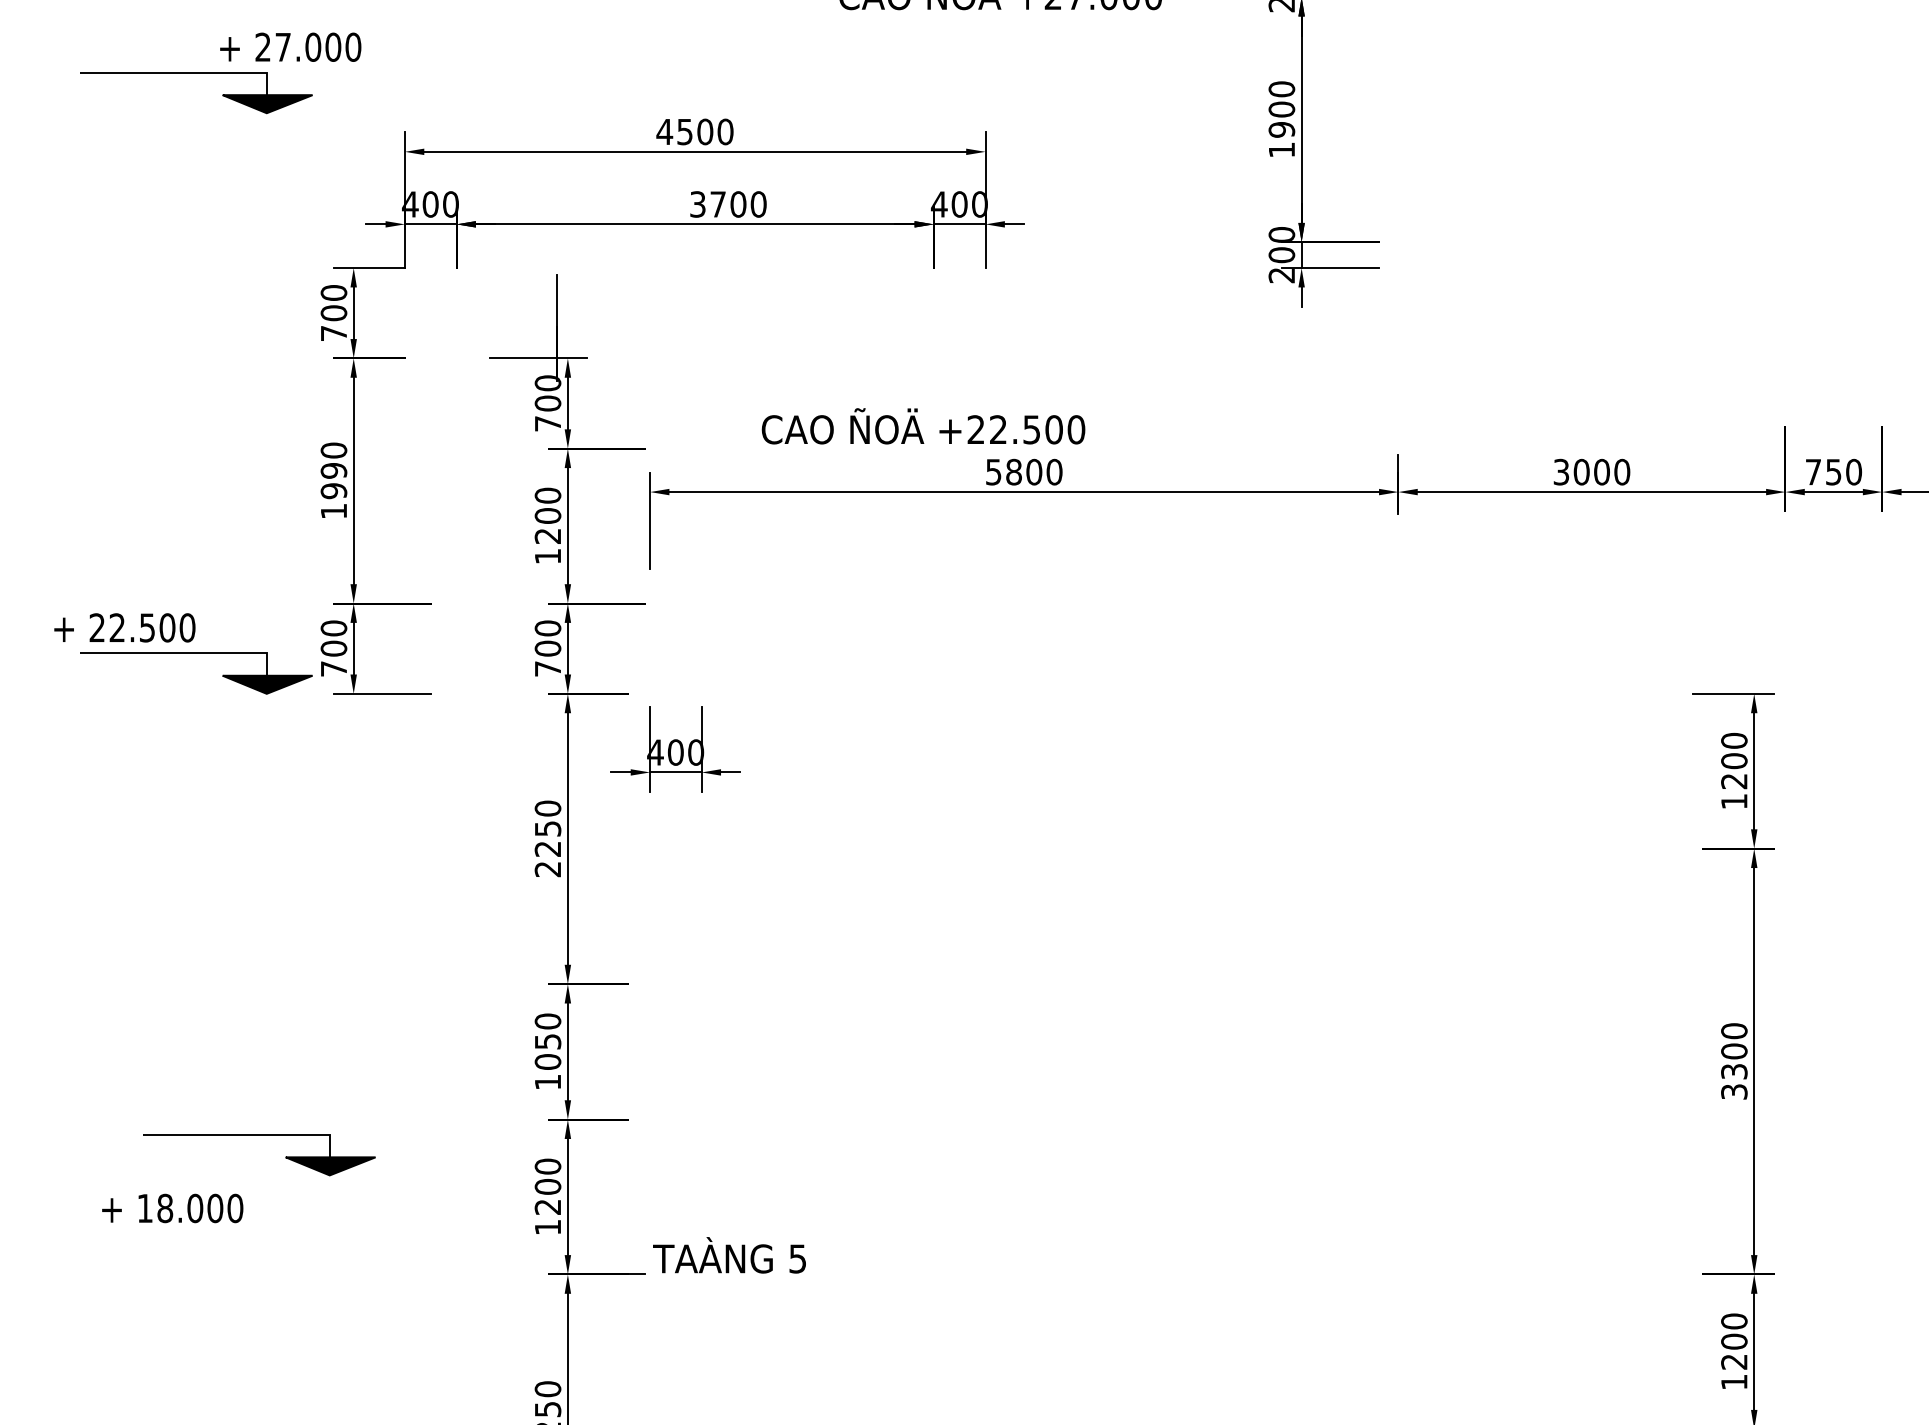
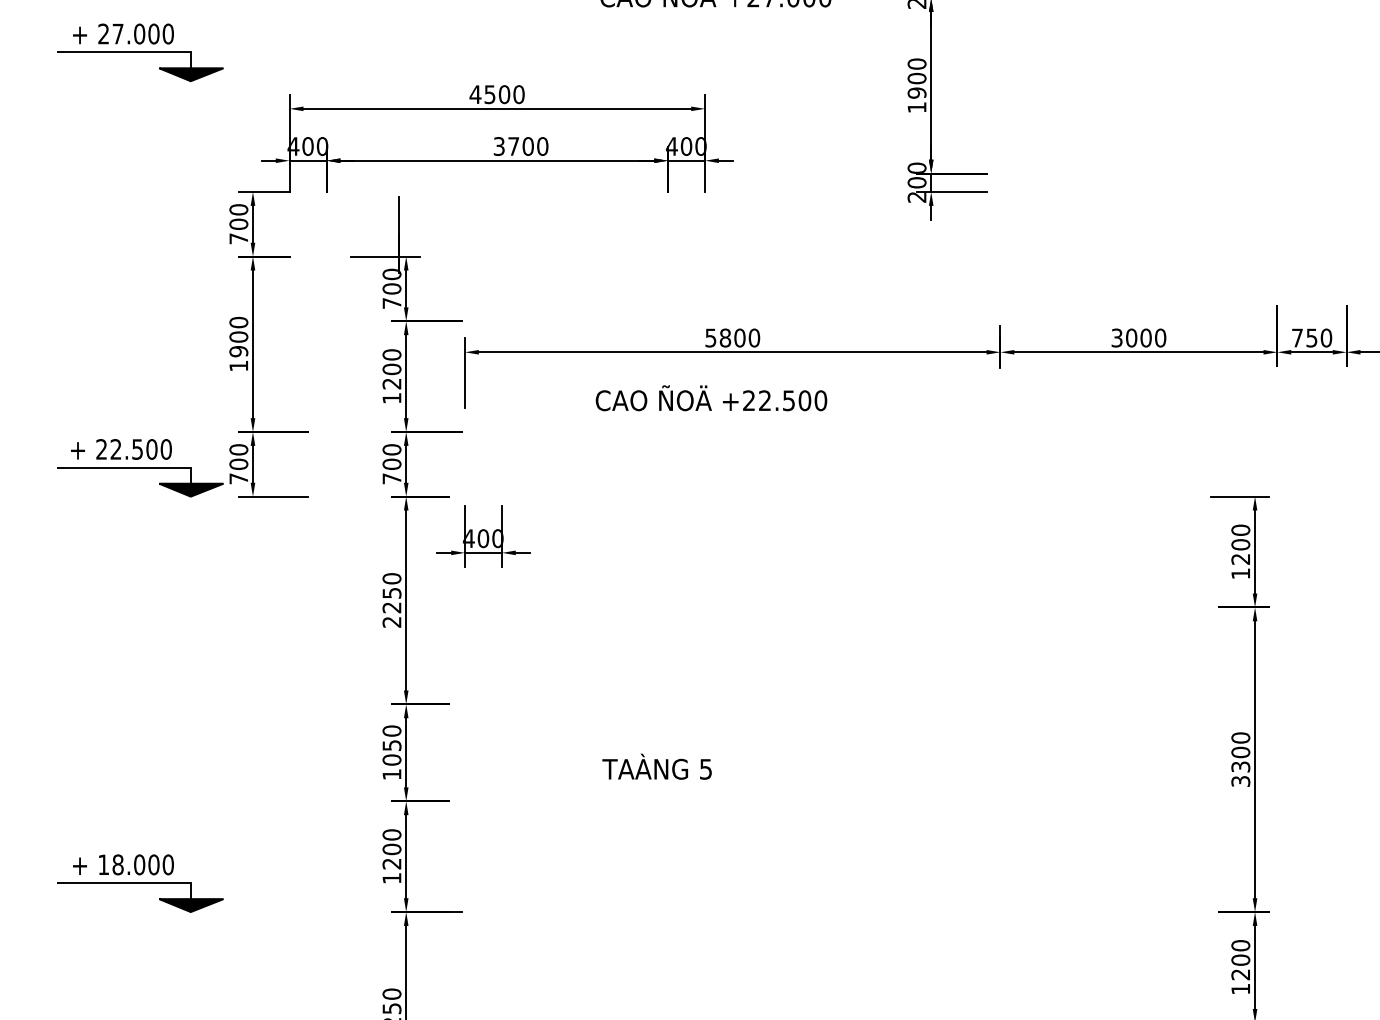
text: (290, 46) -> (123, 33), moved
text: (923, 426) -> (711, 398), moved
text: (333, 470) -> (238, 336), 1990 -> 1900
text: (124, 627) -> (121, 449), moved
part: (259, 1135) -> (140, 883), moved
text: (729, 1255) -> (657, 766), moved

